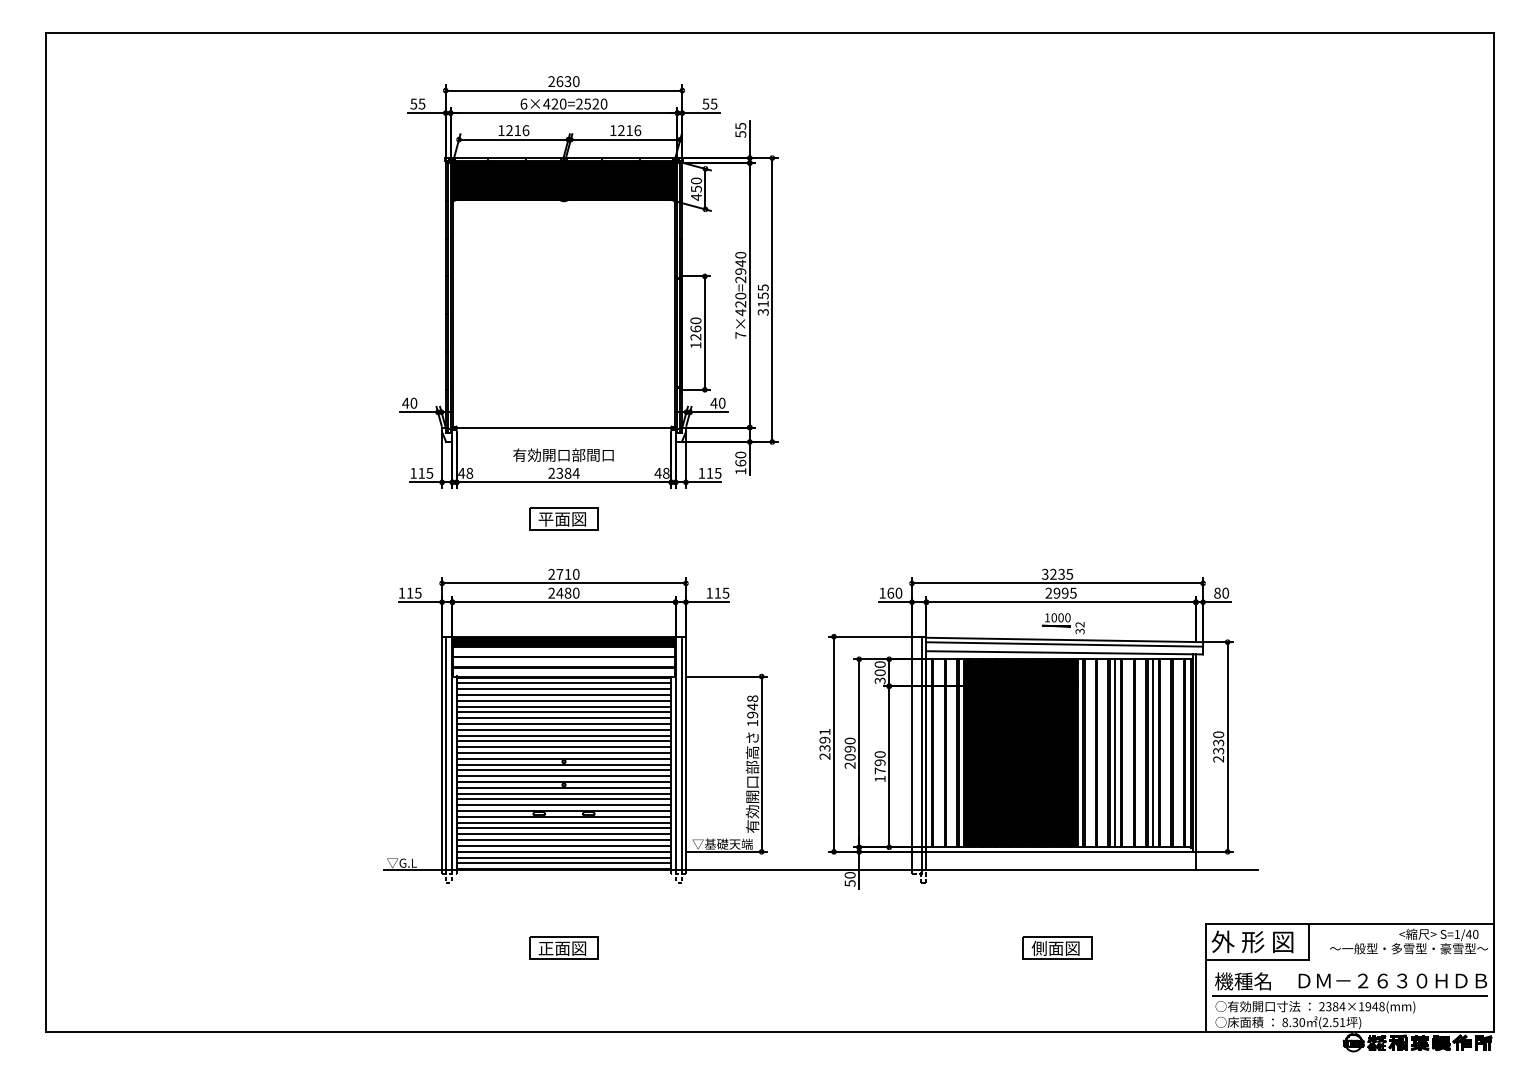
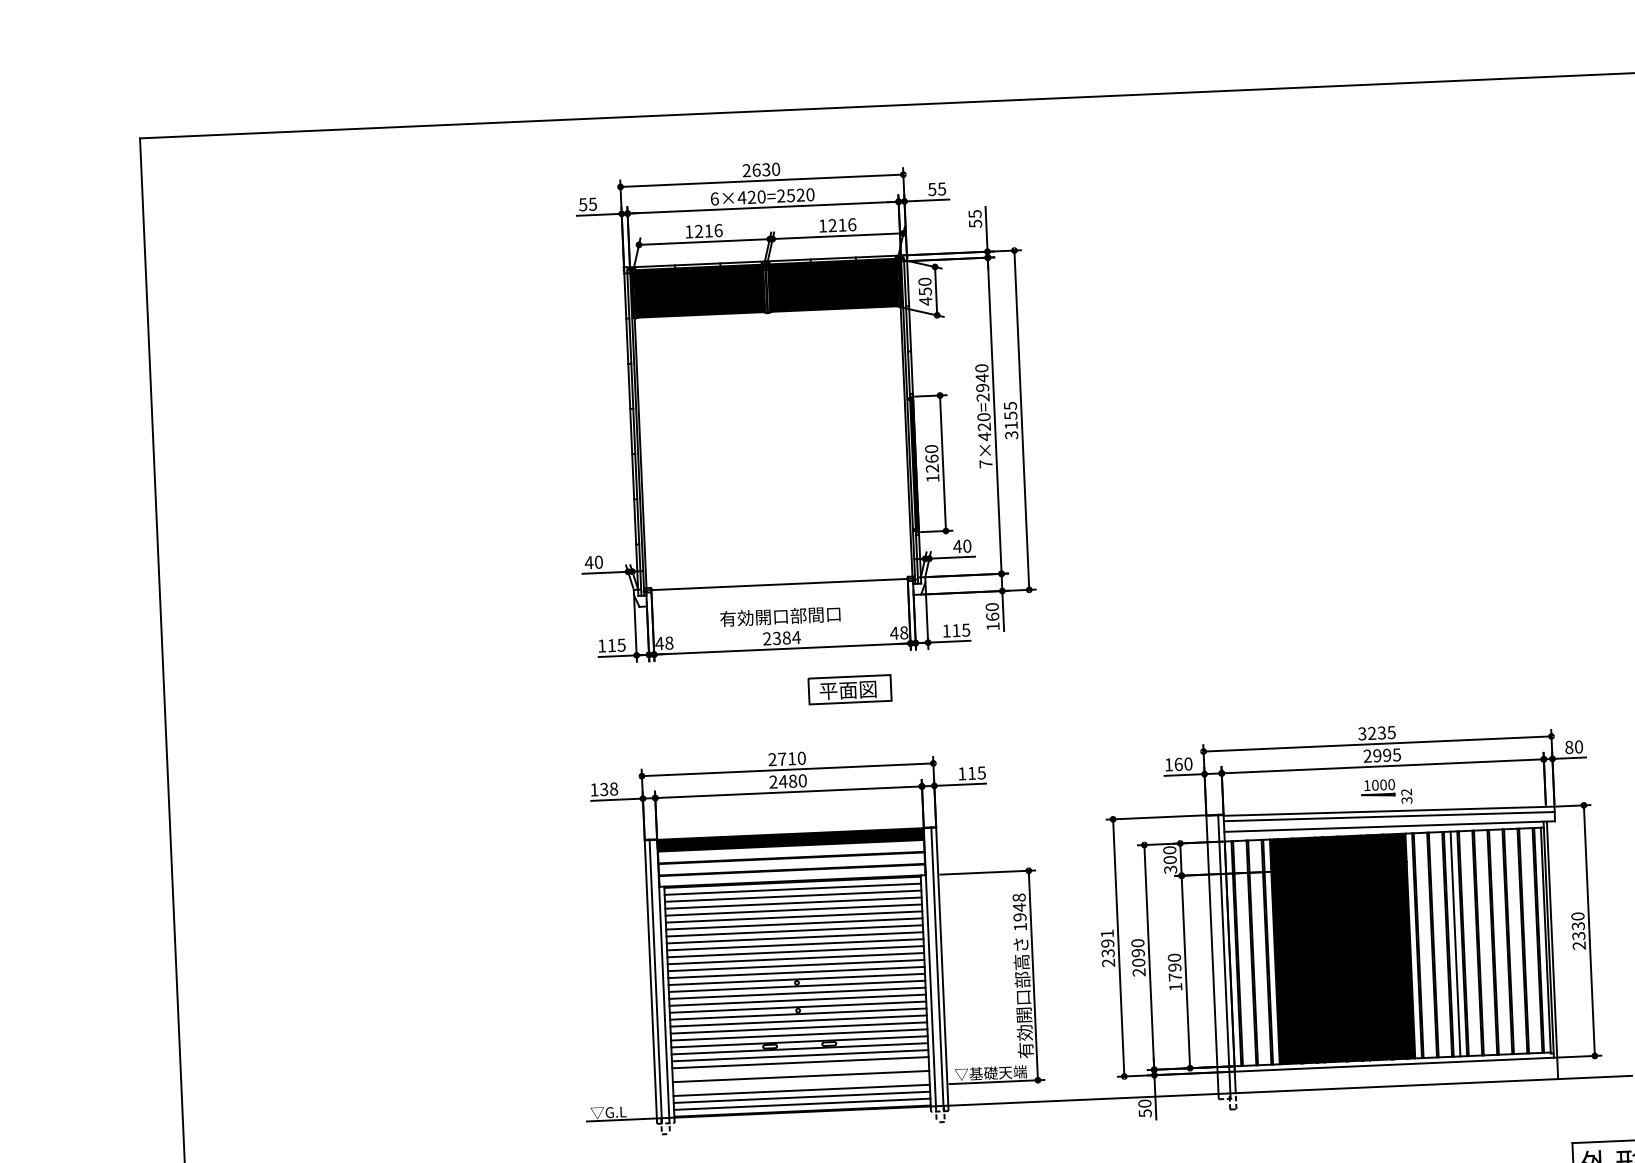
part: (563, 518) -> (849, 689), moved
text: (413, 592) -> (608, 788), 115 -> 138
line: (1153, 753) -> (1501, 942), removed
line: (563, 834) -> (800, 1069), removed
line: (563, 845) -> (800, 1083), removed

